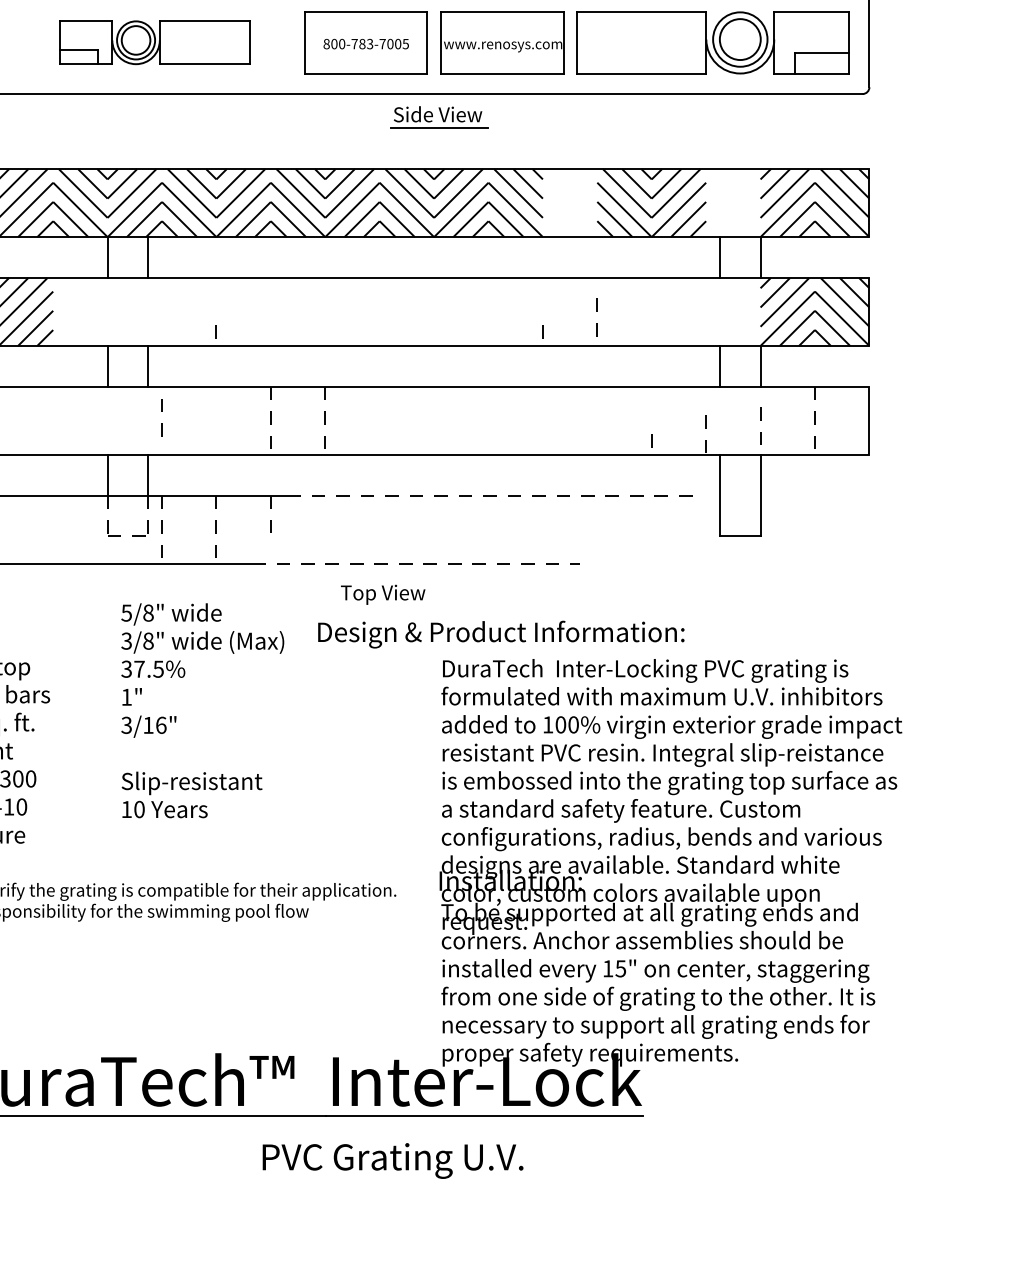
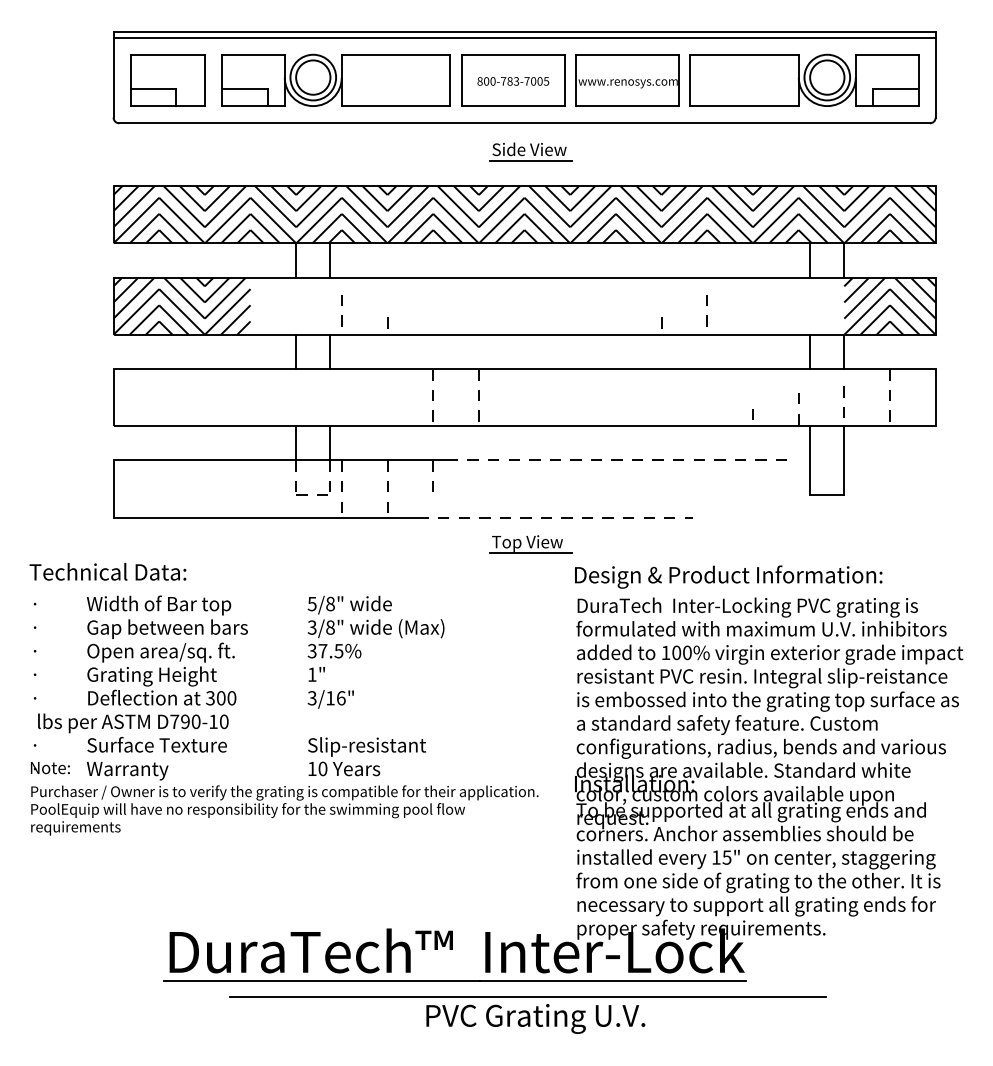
part: (154, 41) -> (335, 79), size x1.43
part: (439, 116) -> (530, 151), moved
hatch: (570, 202) -> (684, 214), added
hatch: (733, 202) -> (821, 214), added
line: (161, 411) -> (341, 305), moved
line: (386, 606) -> (530, 553), added
text: (501, 633) -> (728, 576), moved
text: (202, 710) -> (375, 685), moved
line: (384, 1134) -> (528, 996), added

